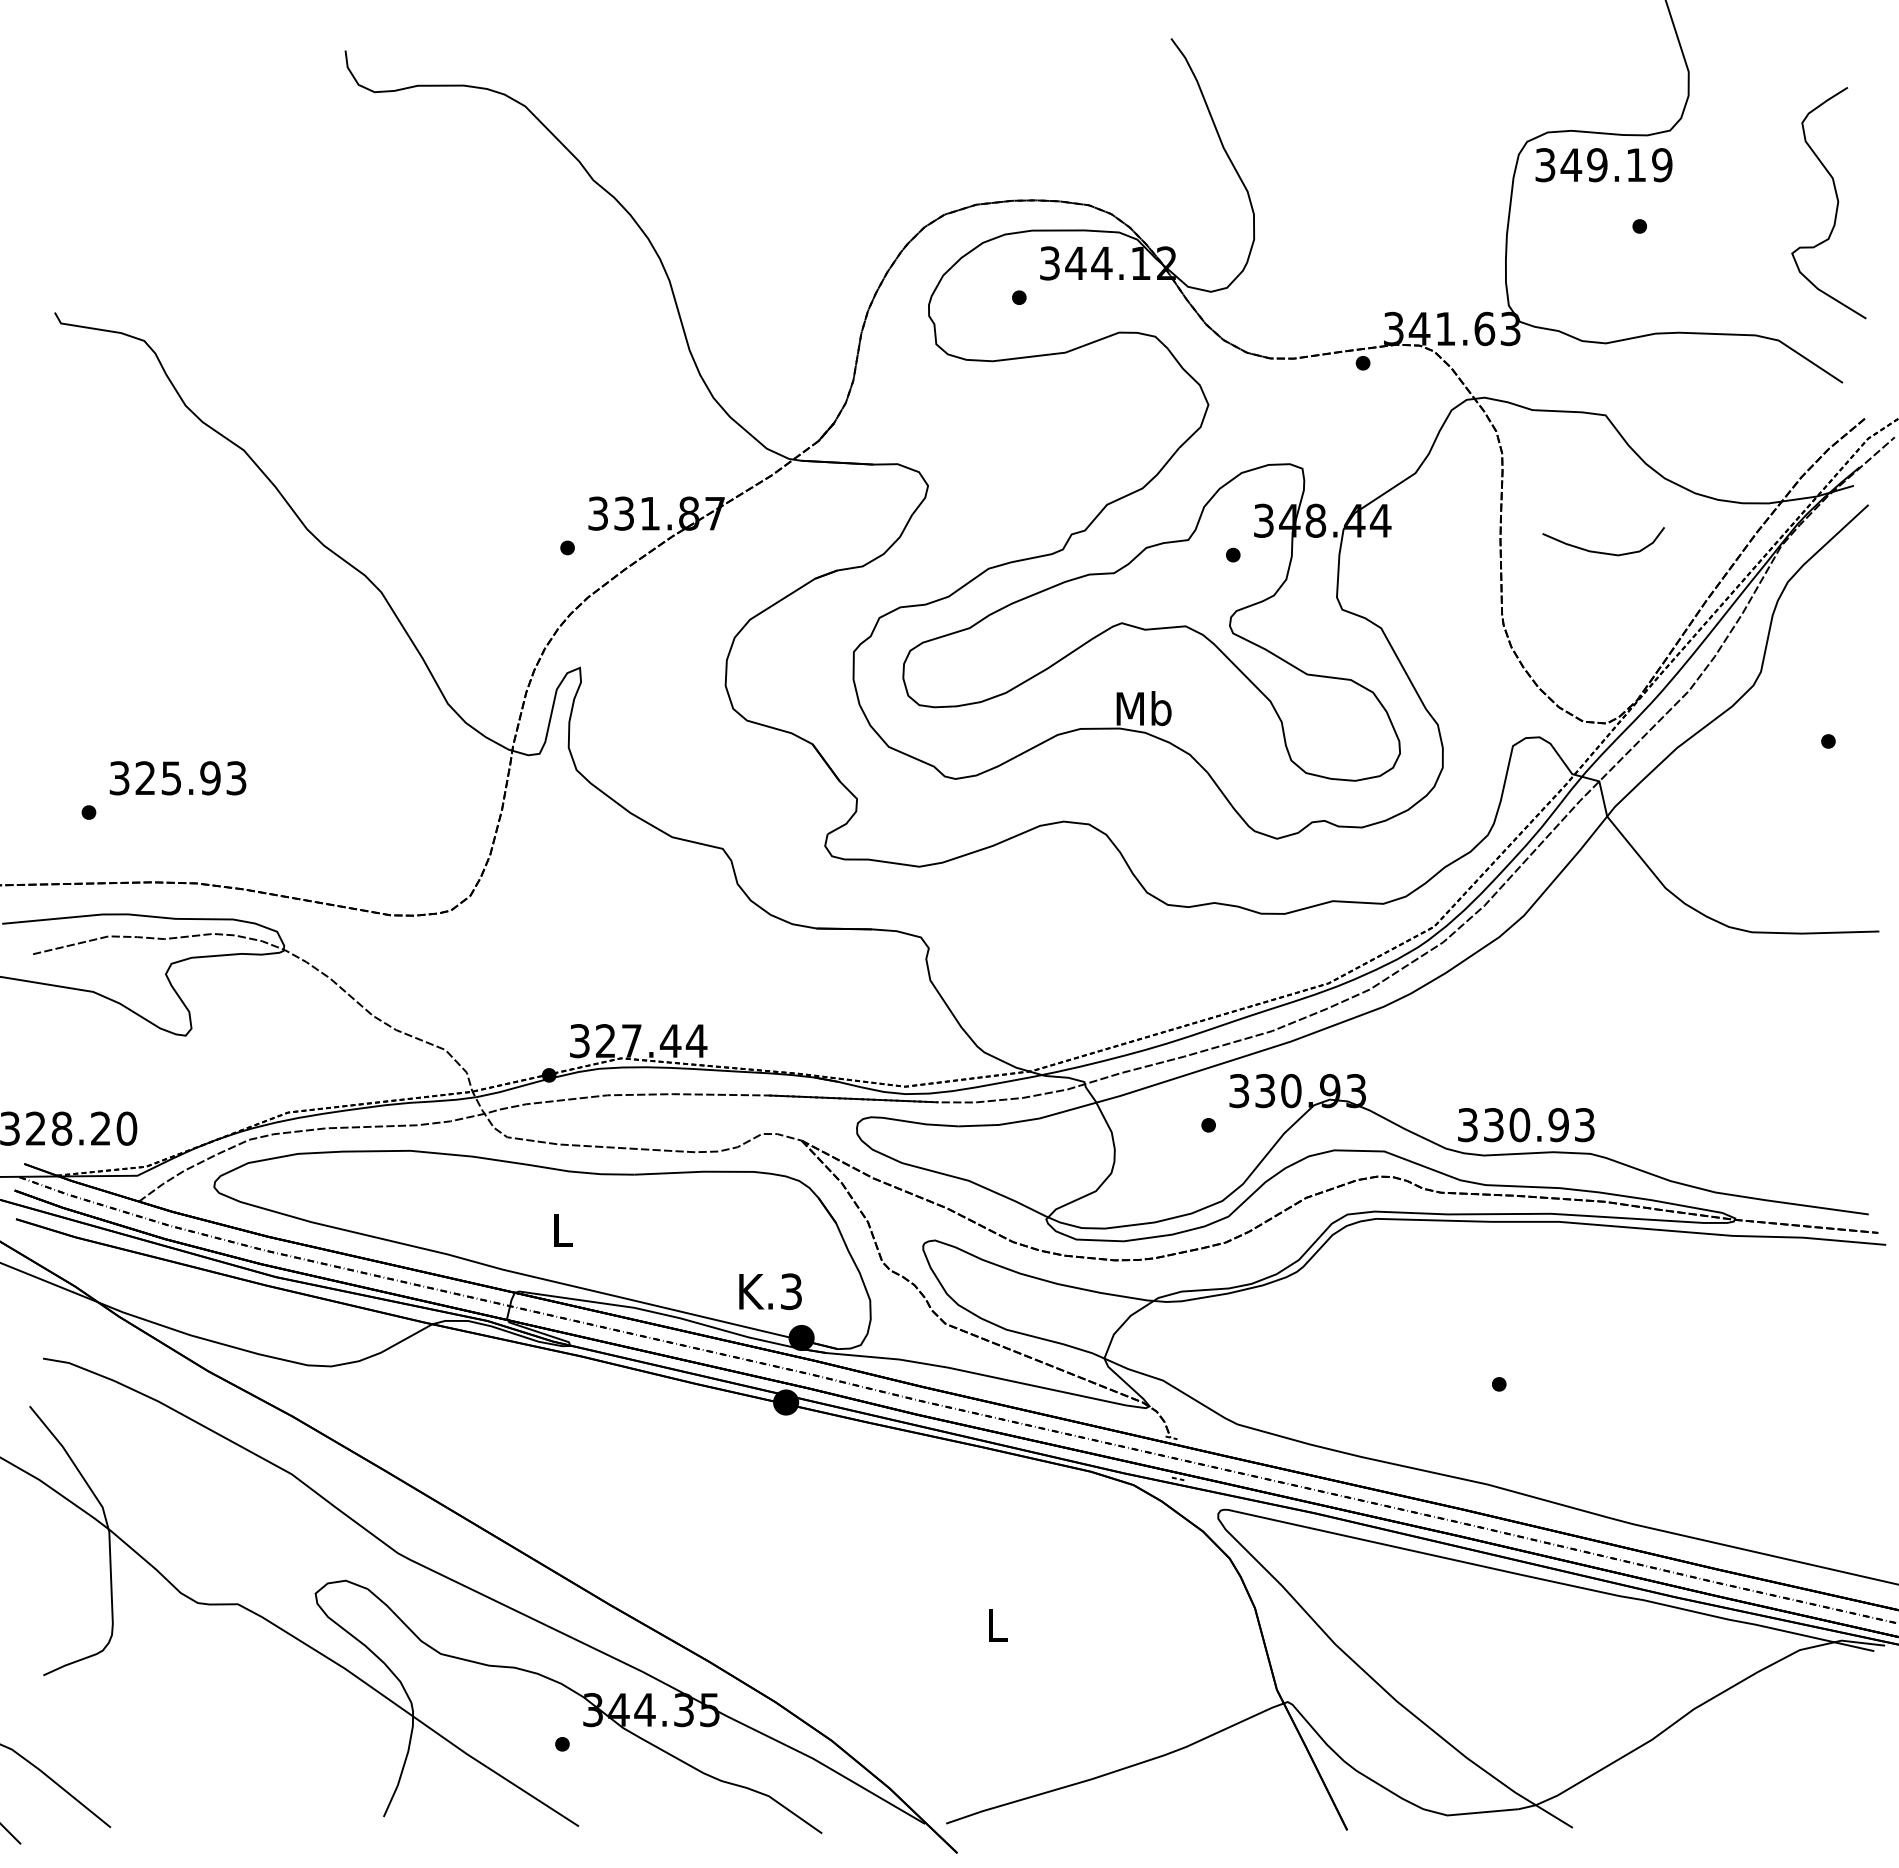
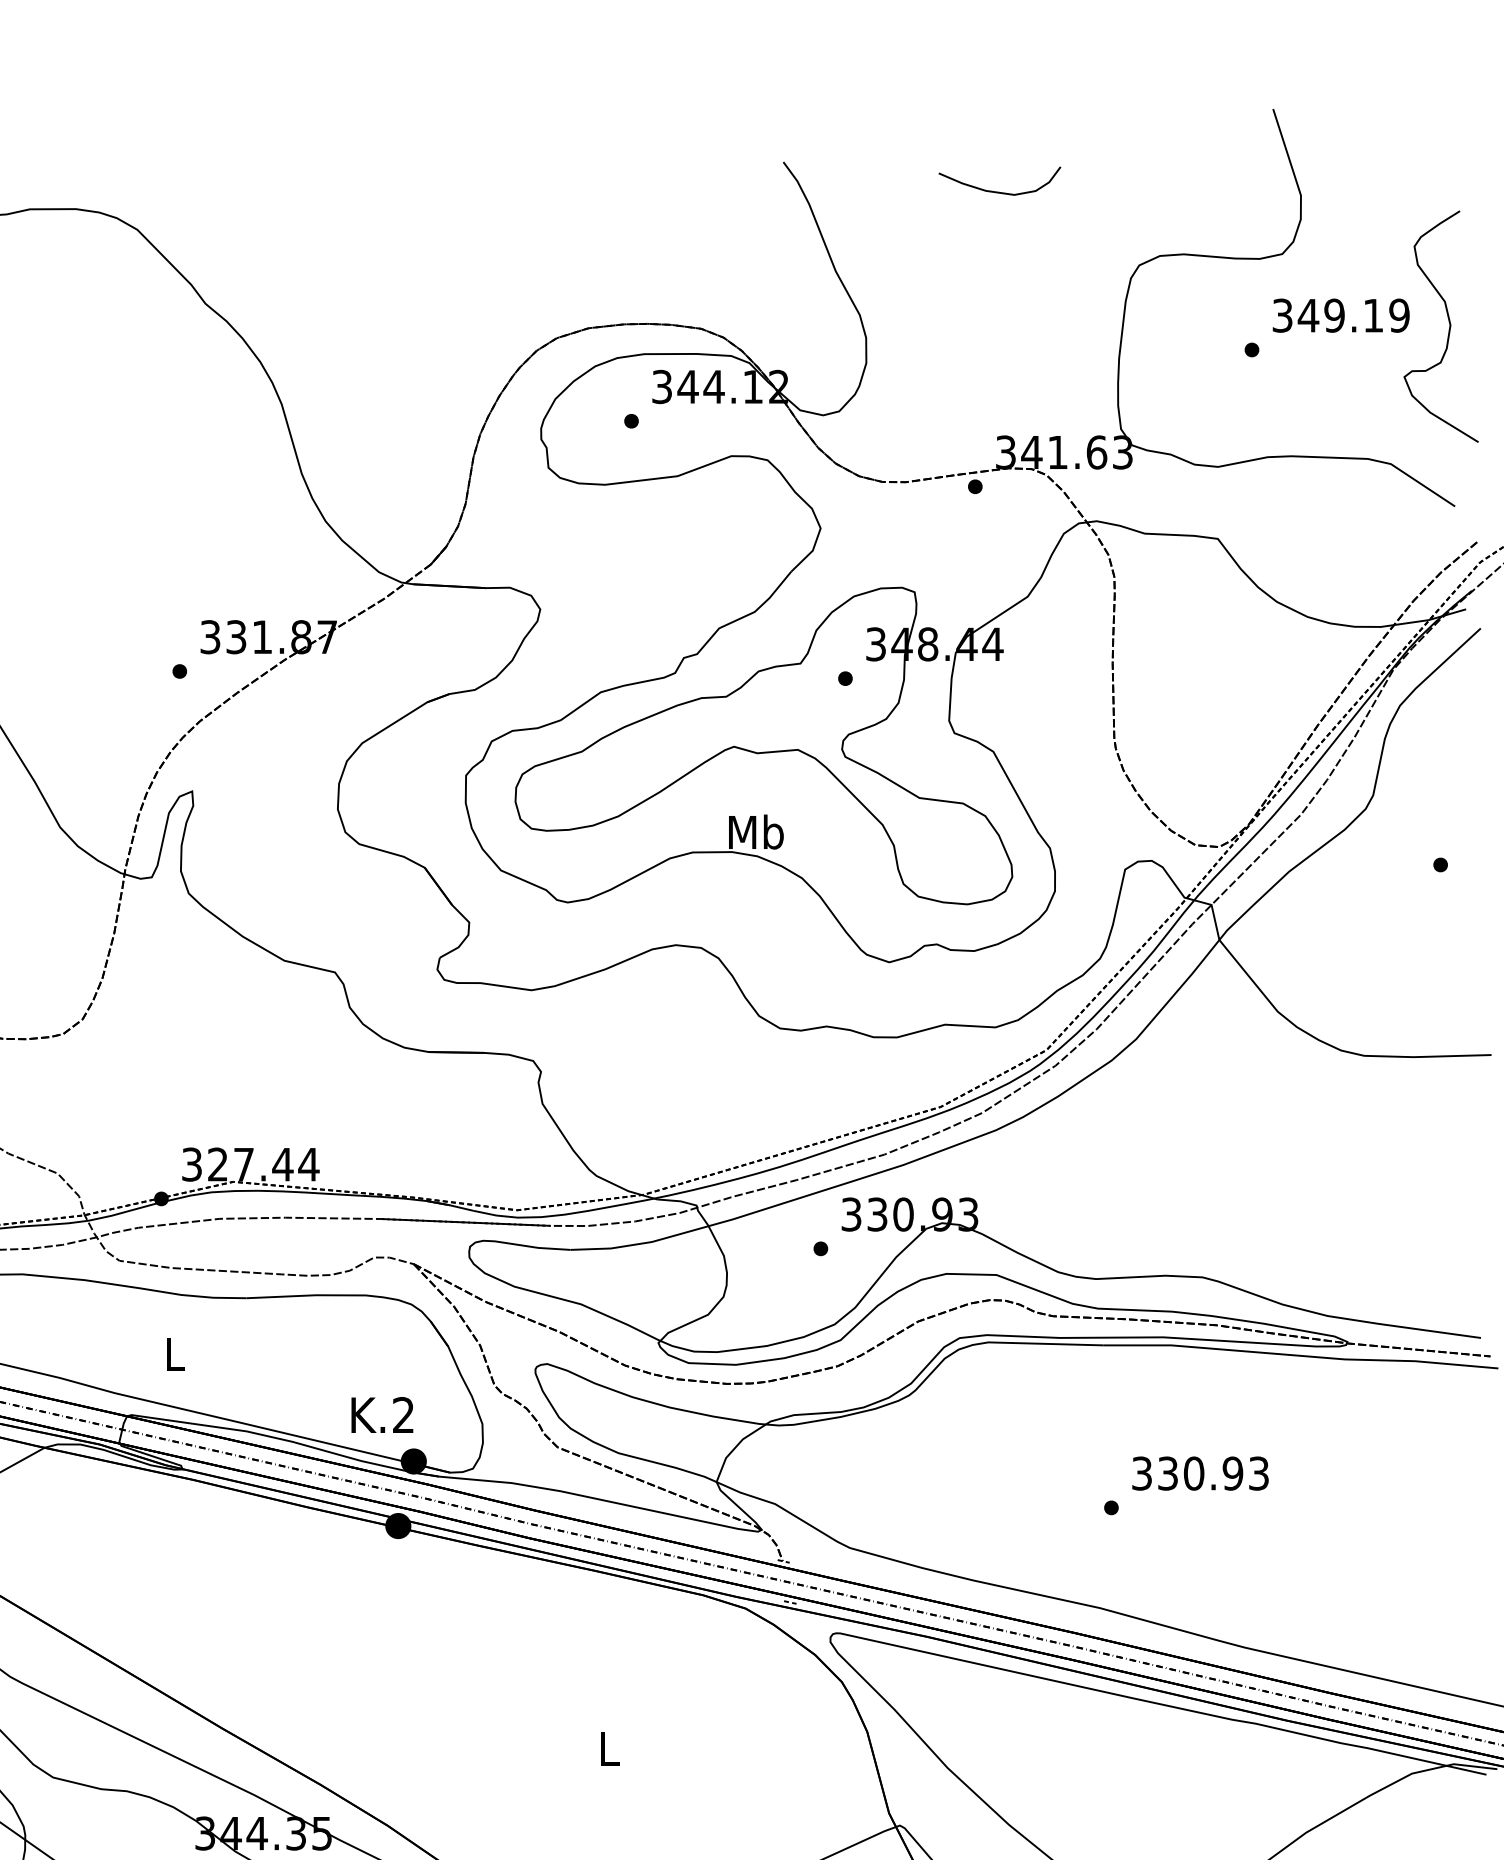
text: (1603, 165) -> (1340, 316), moved
curve: (1599, 551) -> (995, 191), moved
text: (1526, 1125) -> (1200, 1474), moved
text: (790, 1291) -> (402, 1415), K.3 -> K.2

